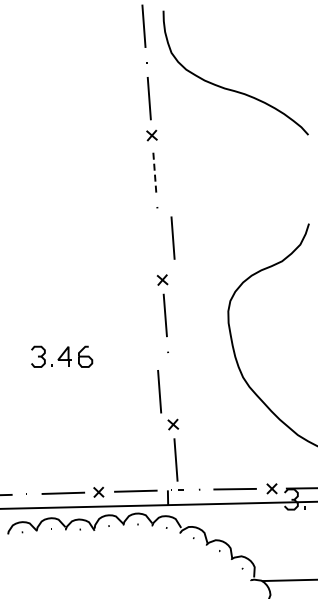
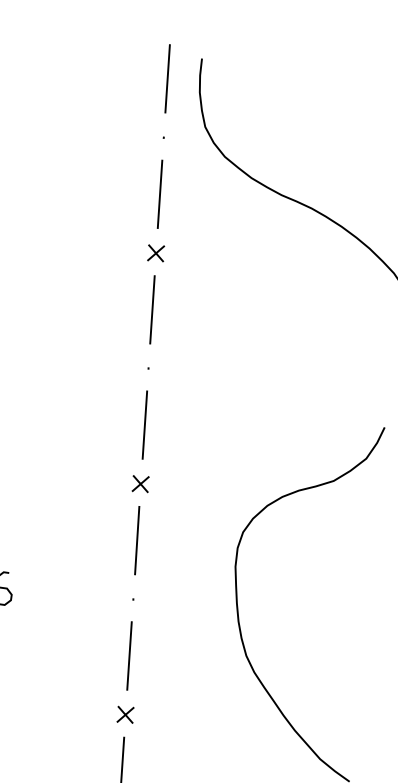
line: (154, 170) -> (152, 309), dashed -> solid
line: (172, 237) -> (144, 423), moved
line: (159, 391) -> (129, 655), moved

